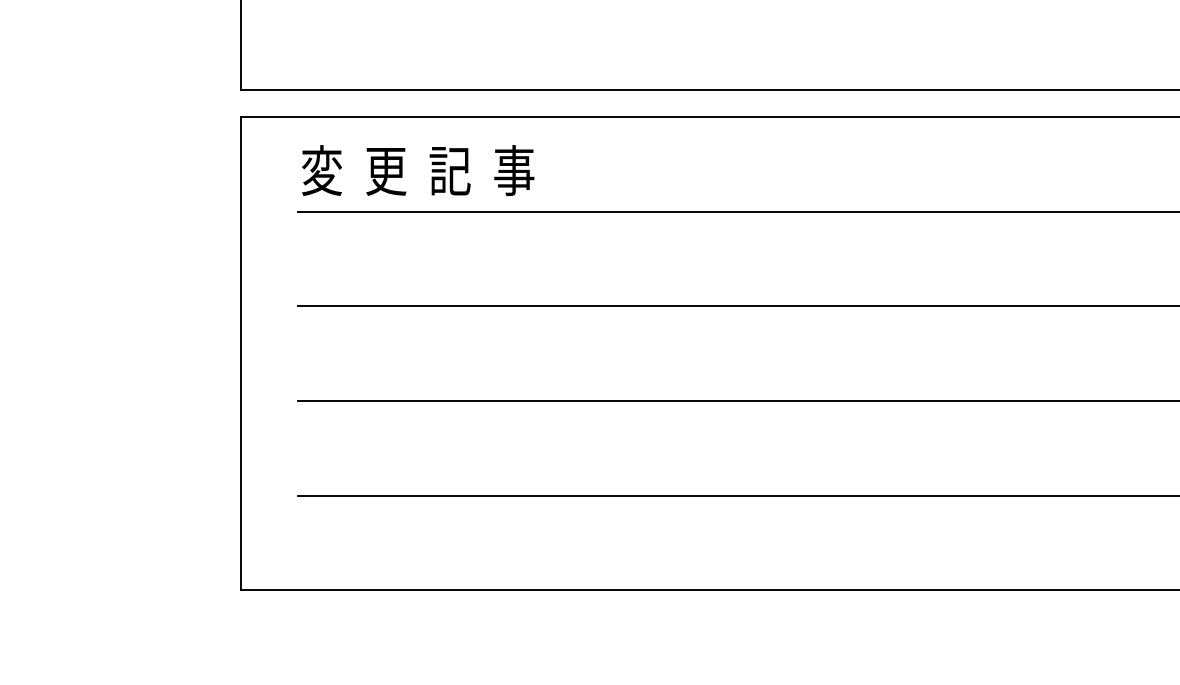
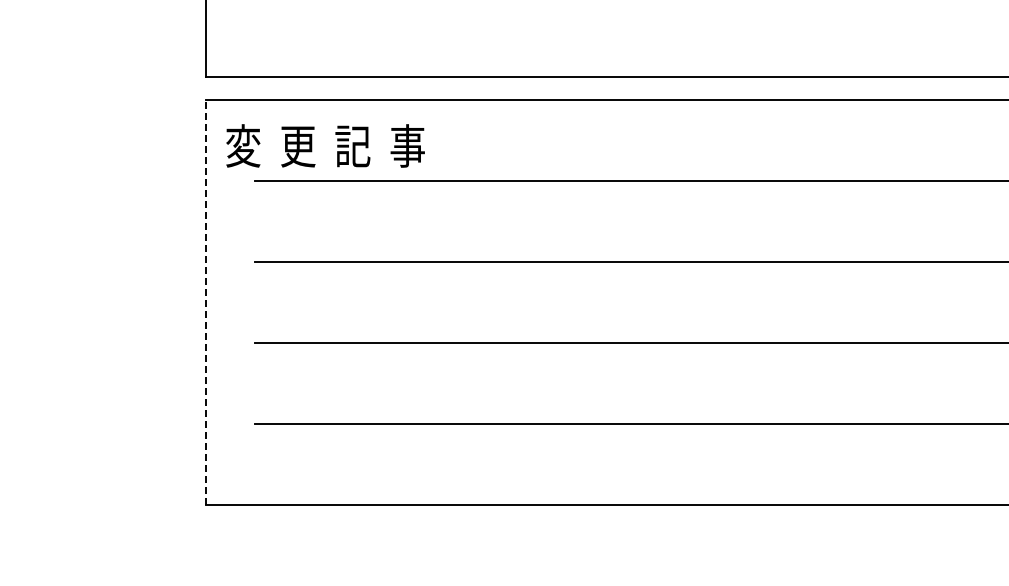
text: (418, 170) -> (325, 145), moved
line: (240, 353) -> (205, 302), solid -> dashed

